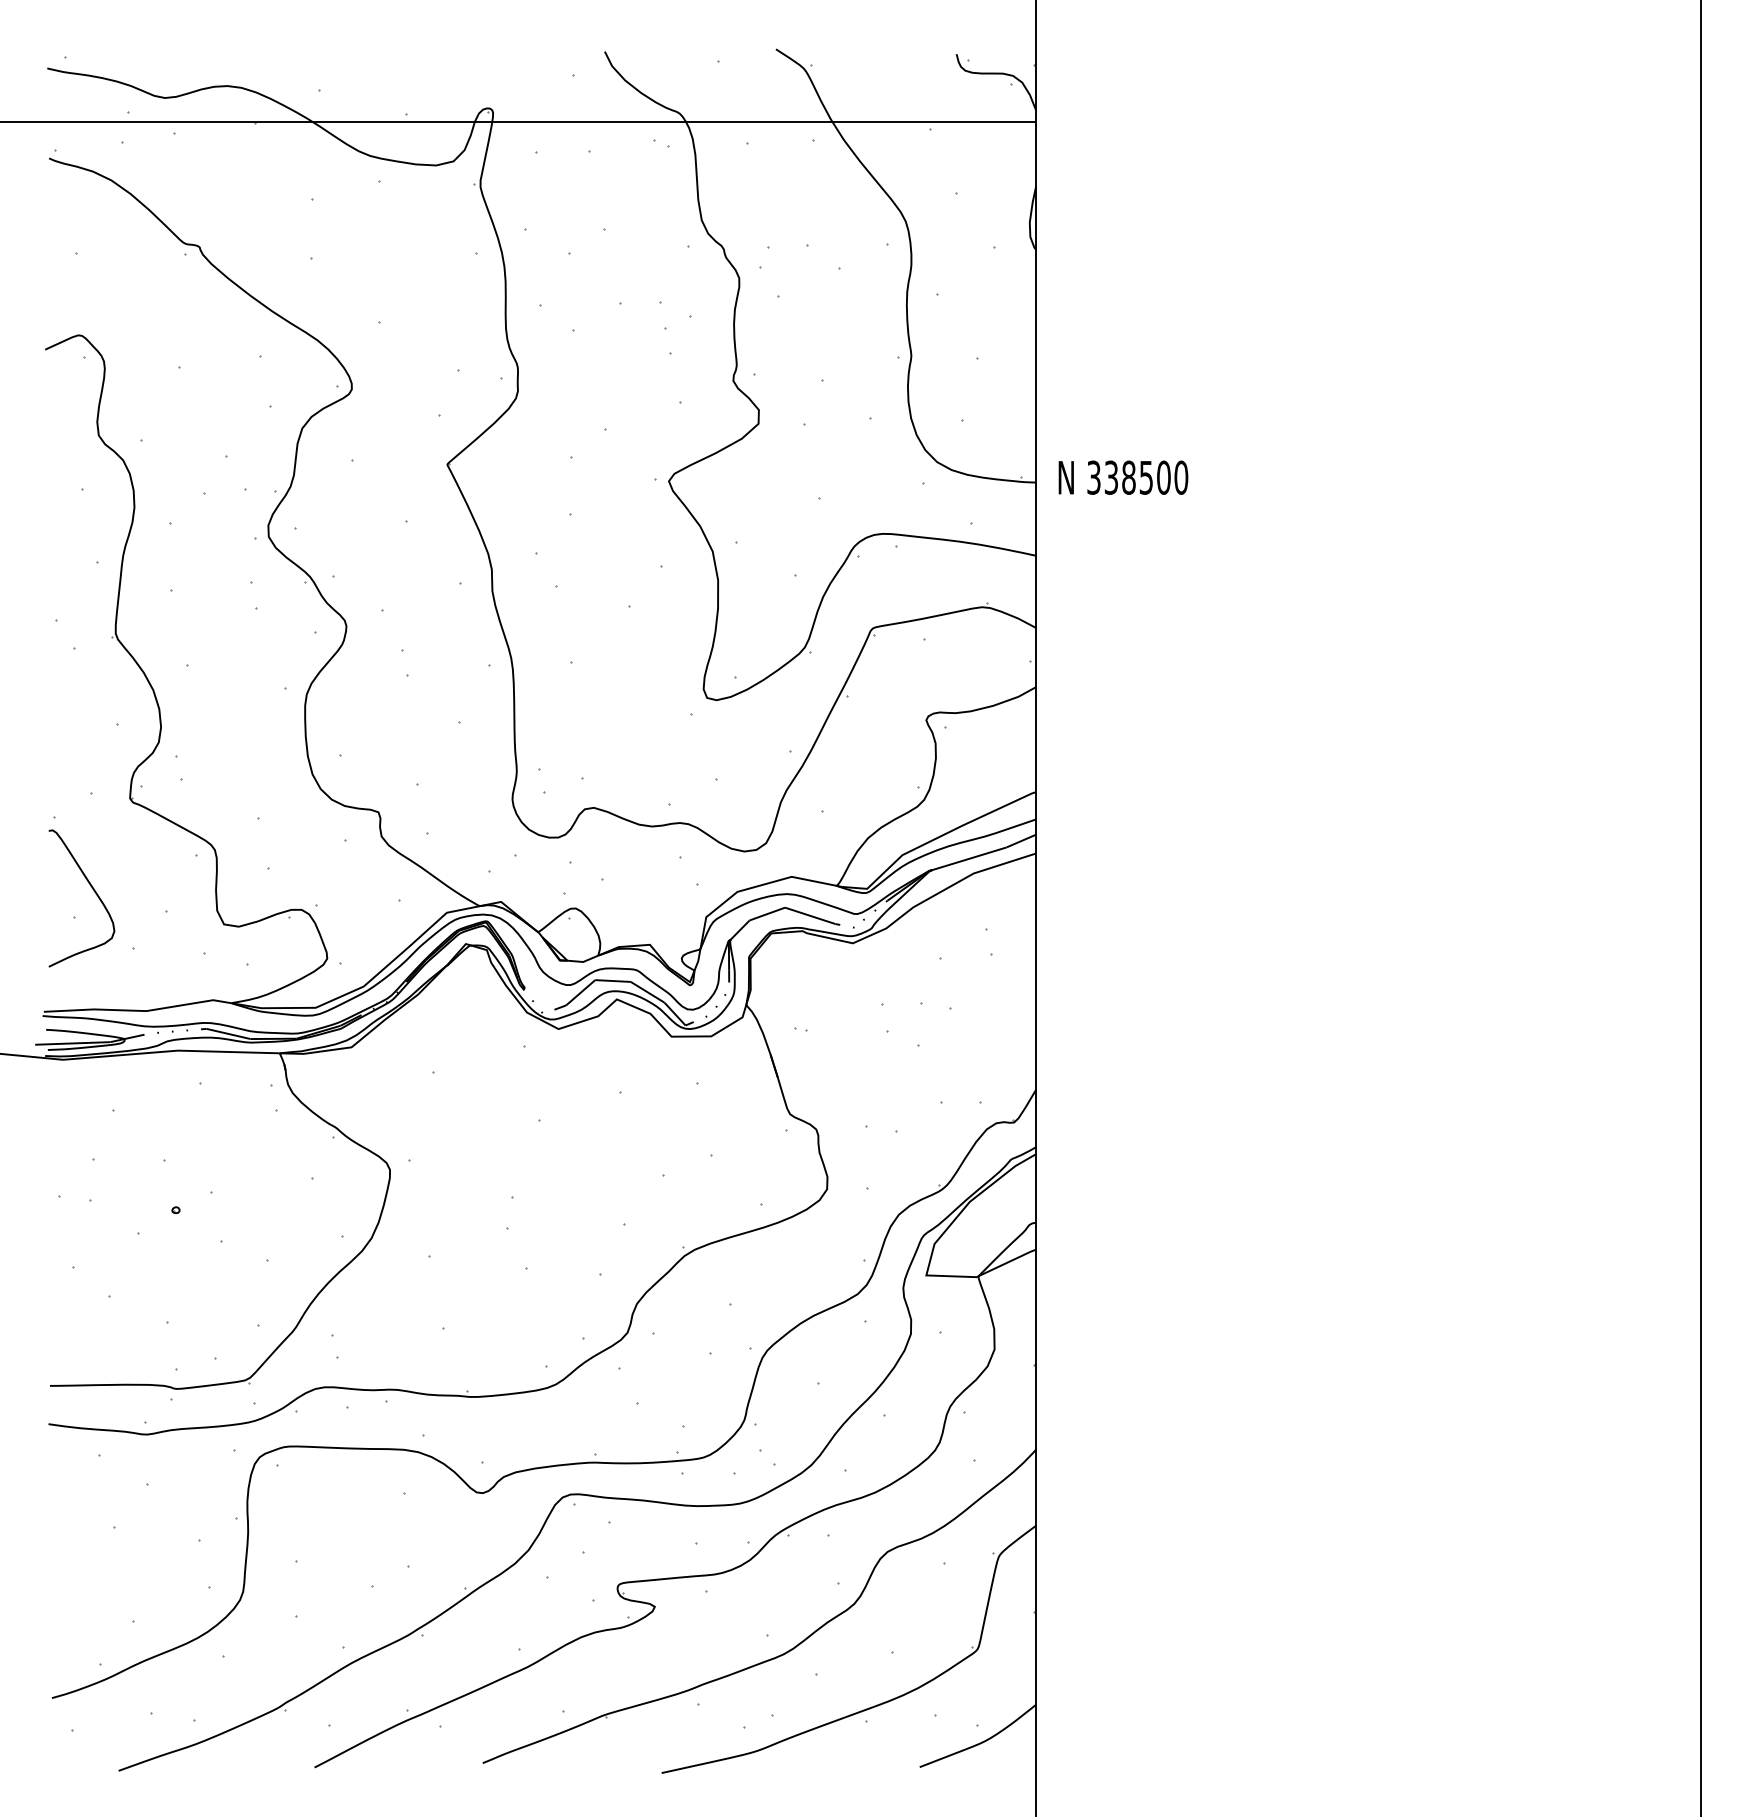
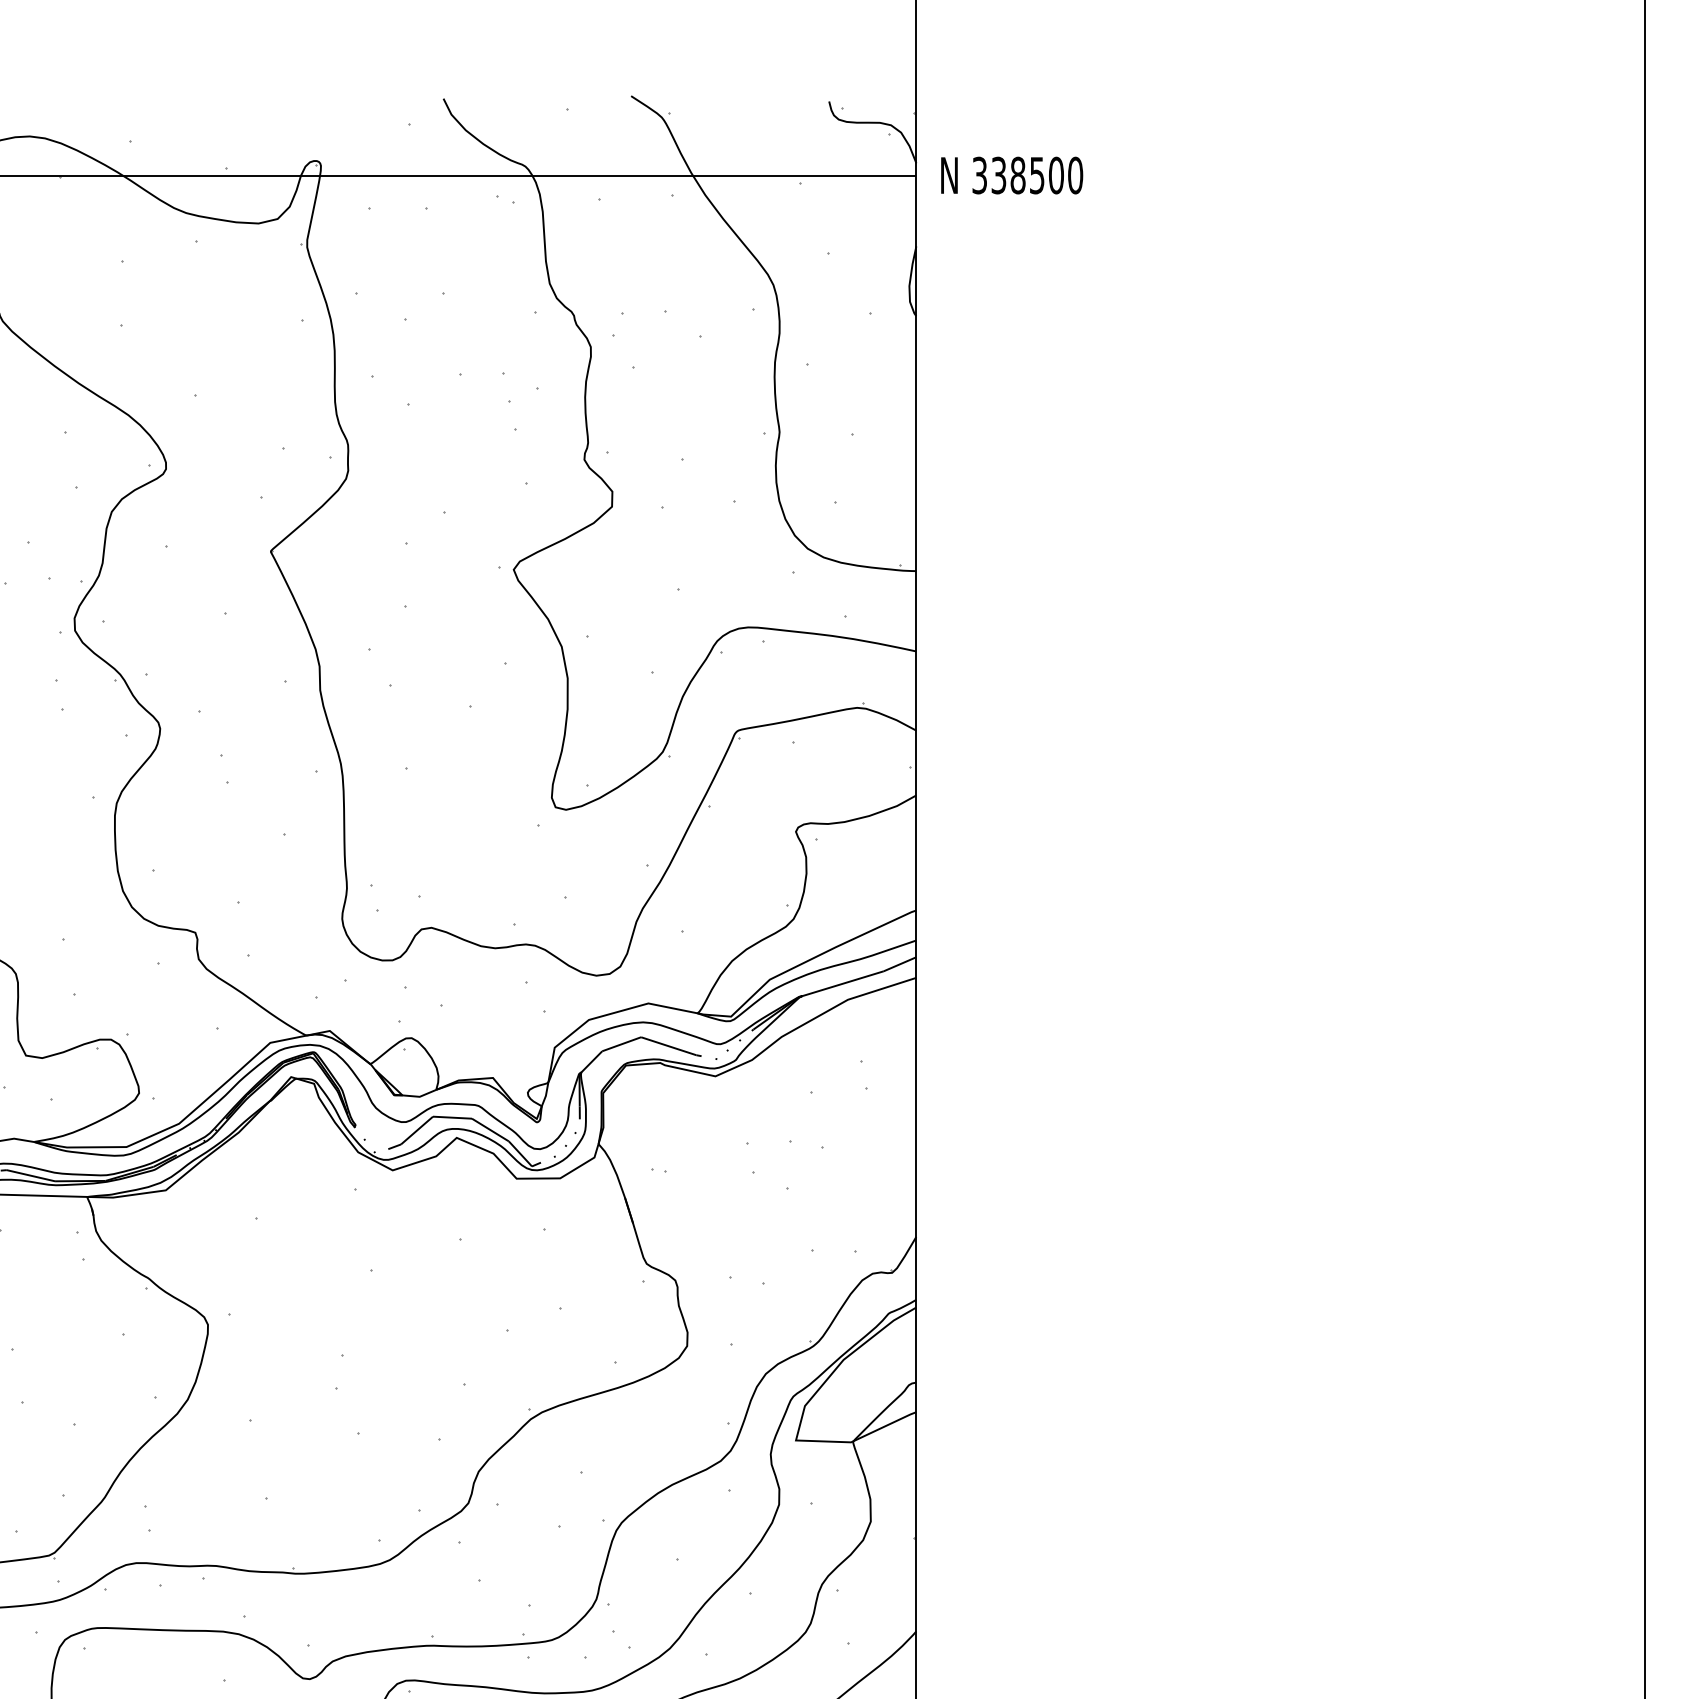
text: (1123, 477) -> (1012, 175), moved

